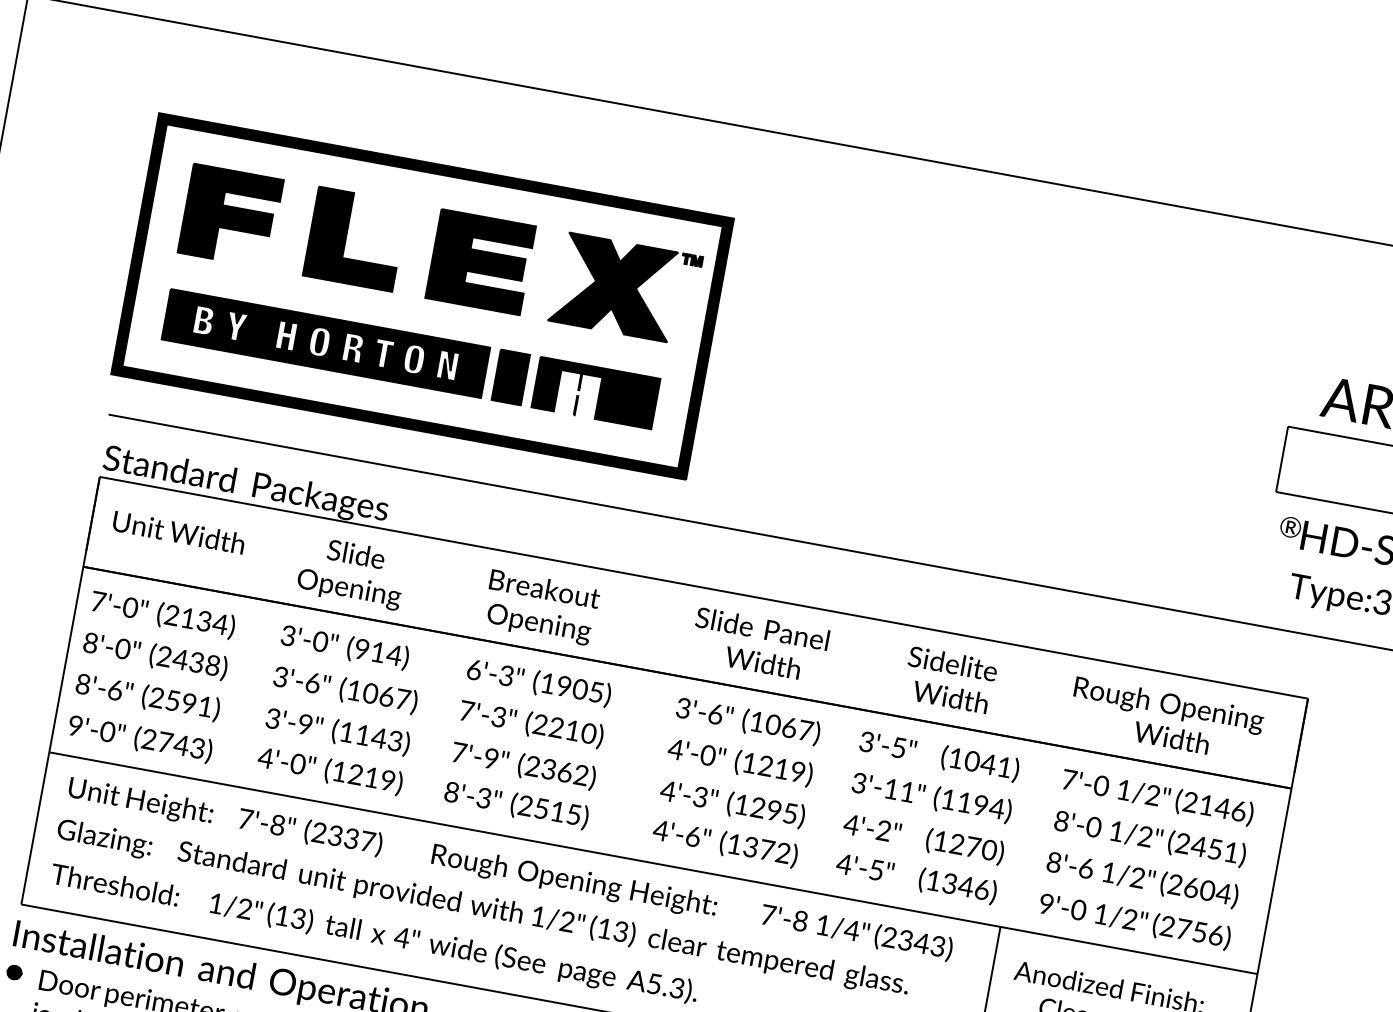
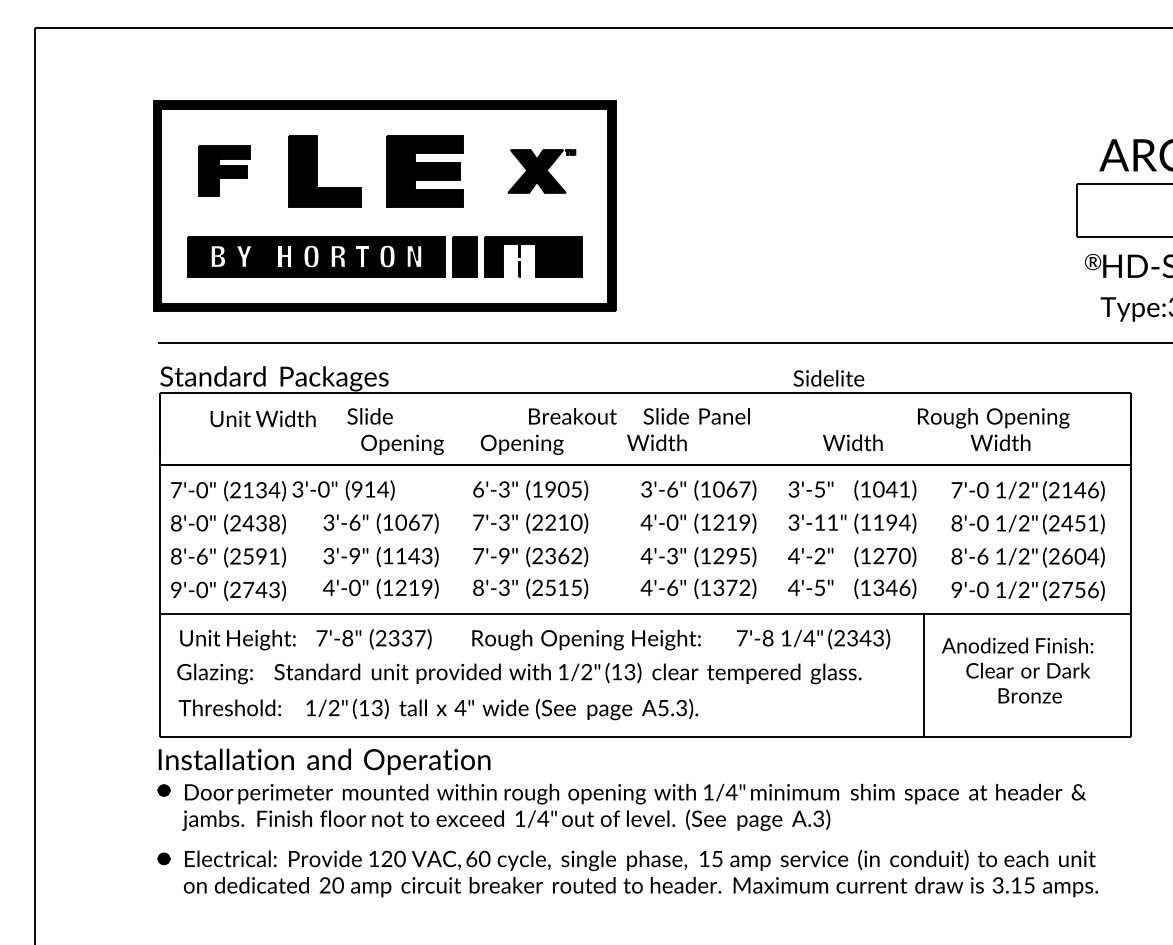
part: (229, 216) -> (223, 171), size x0.7
part: (625, 288) -> (541, 171), size x0.6
text: (178, 532) -> (262, 418), moved
text: (544, 588) -> (572, 416), moved
text: (349, 589) -> (402, 444), moved
text: (344, 647) -> (343, 490), moved
text: (762, 662) -> (656, 442), moved
text: (952, 663) -> (828, 378), moved
text: (1165, 719) -> (993, 429), moved

